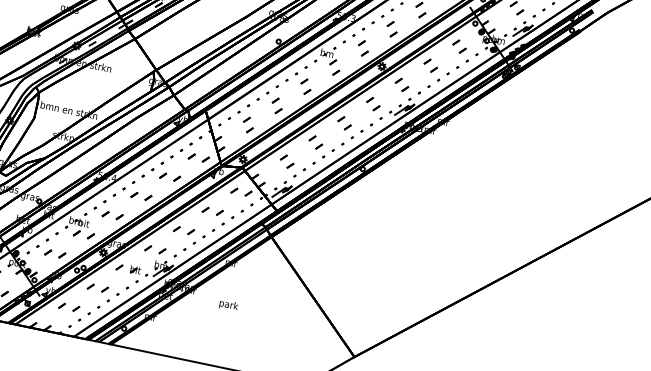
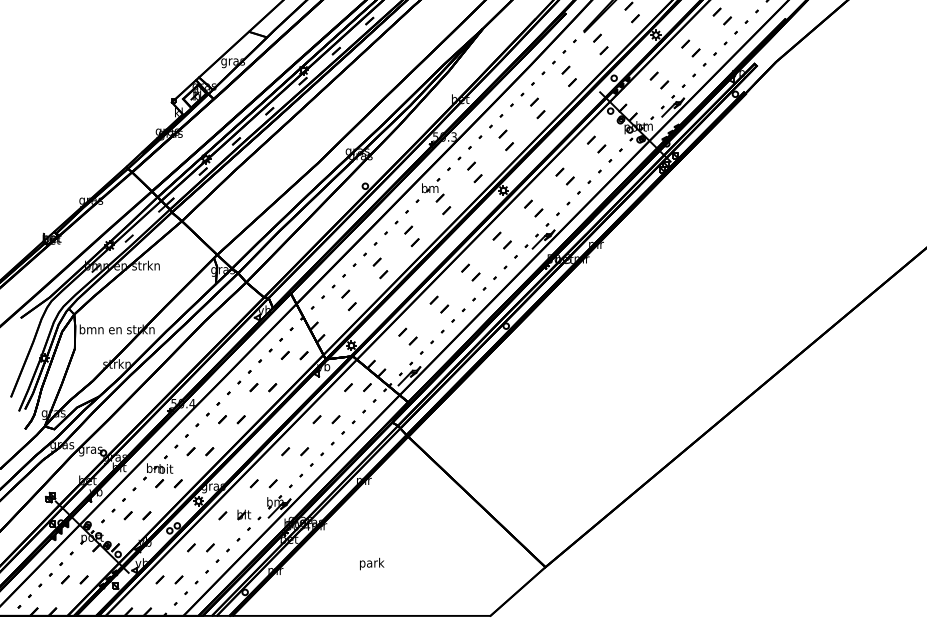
text: (229, 305) -> (372, 563), moved

